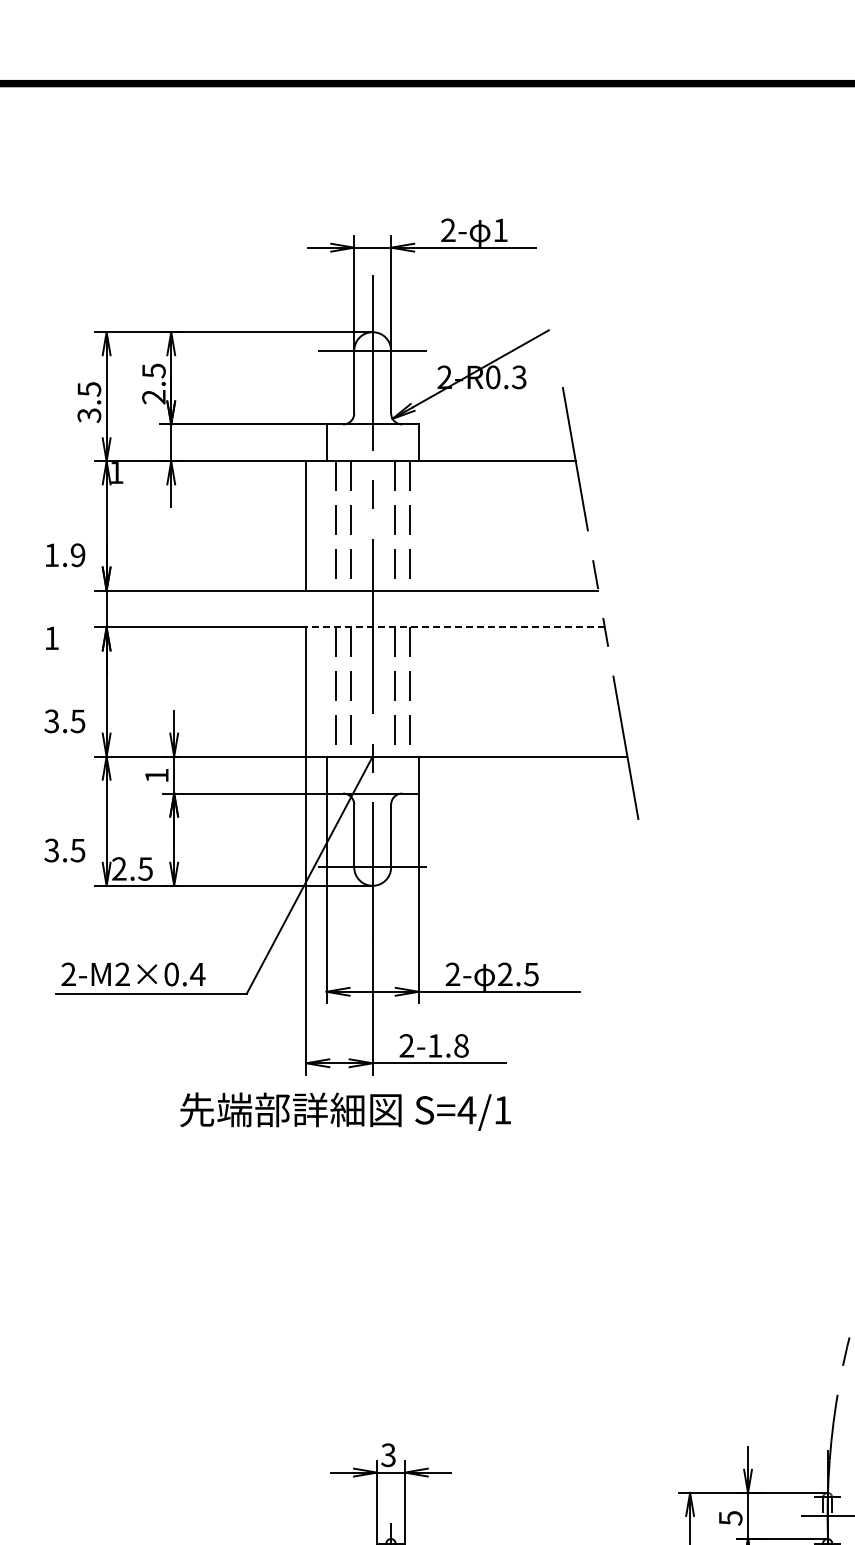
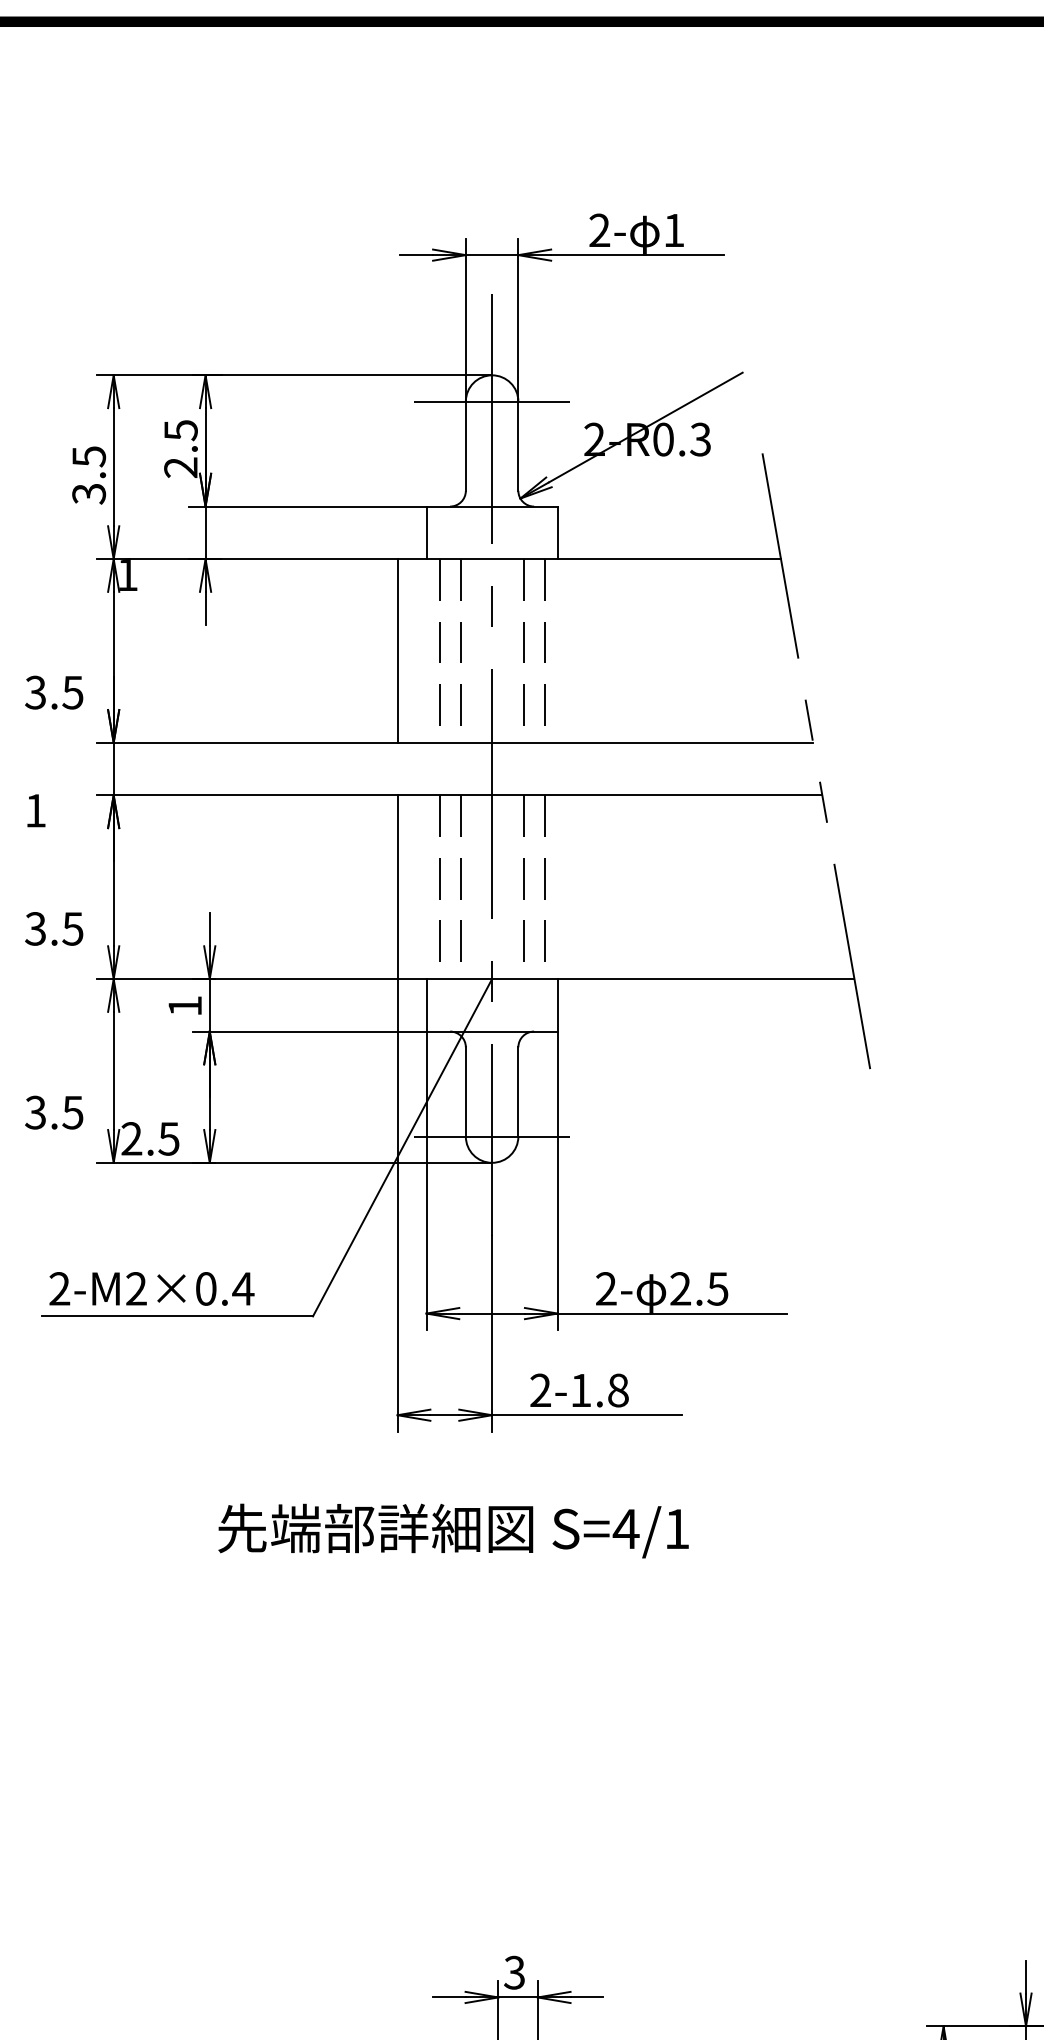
text: (64, 555) -> (53, 692), 1.9 -> 3.5
line: (455, 627) -> (609, 795), dashed -> solid
text: (345, 1111) -> (453, 1530), moved

